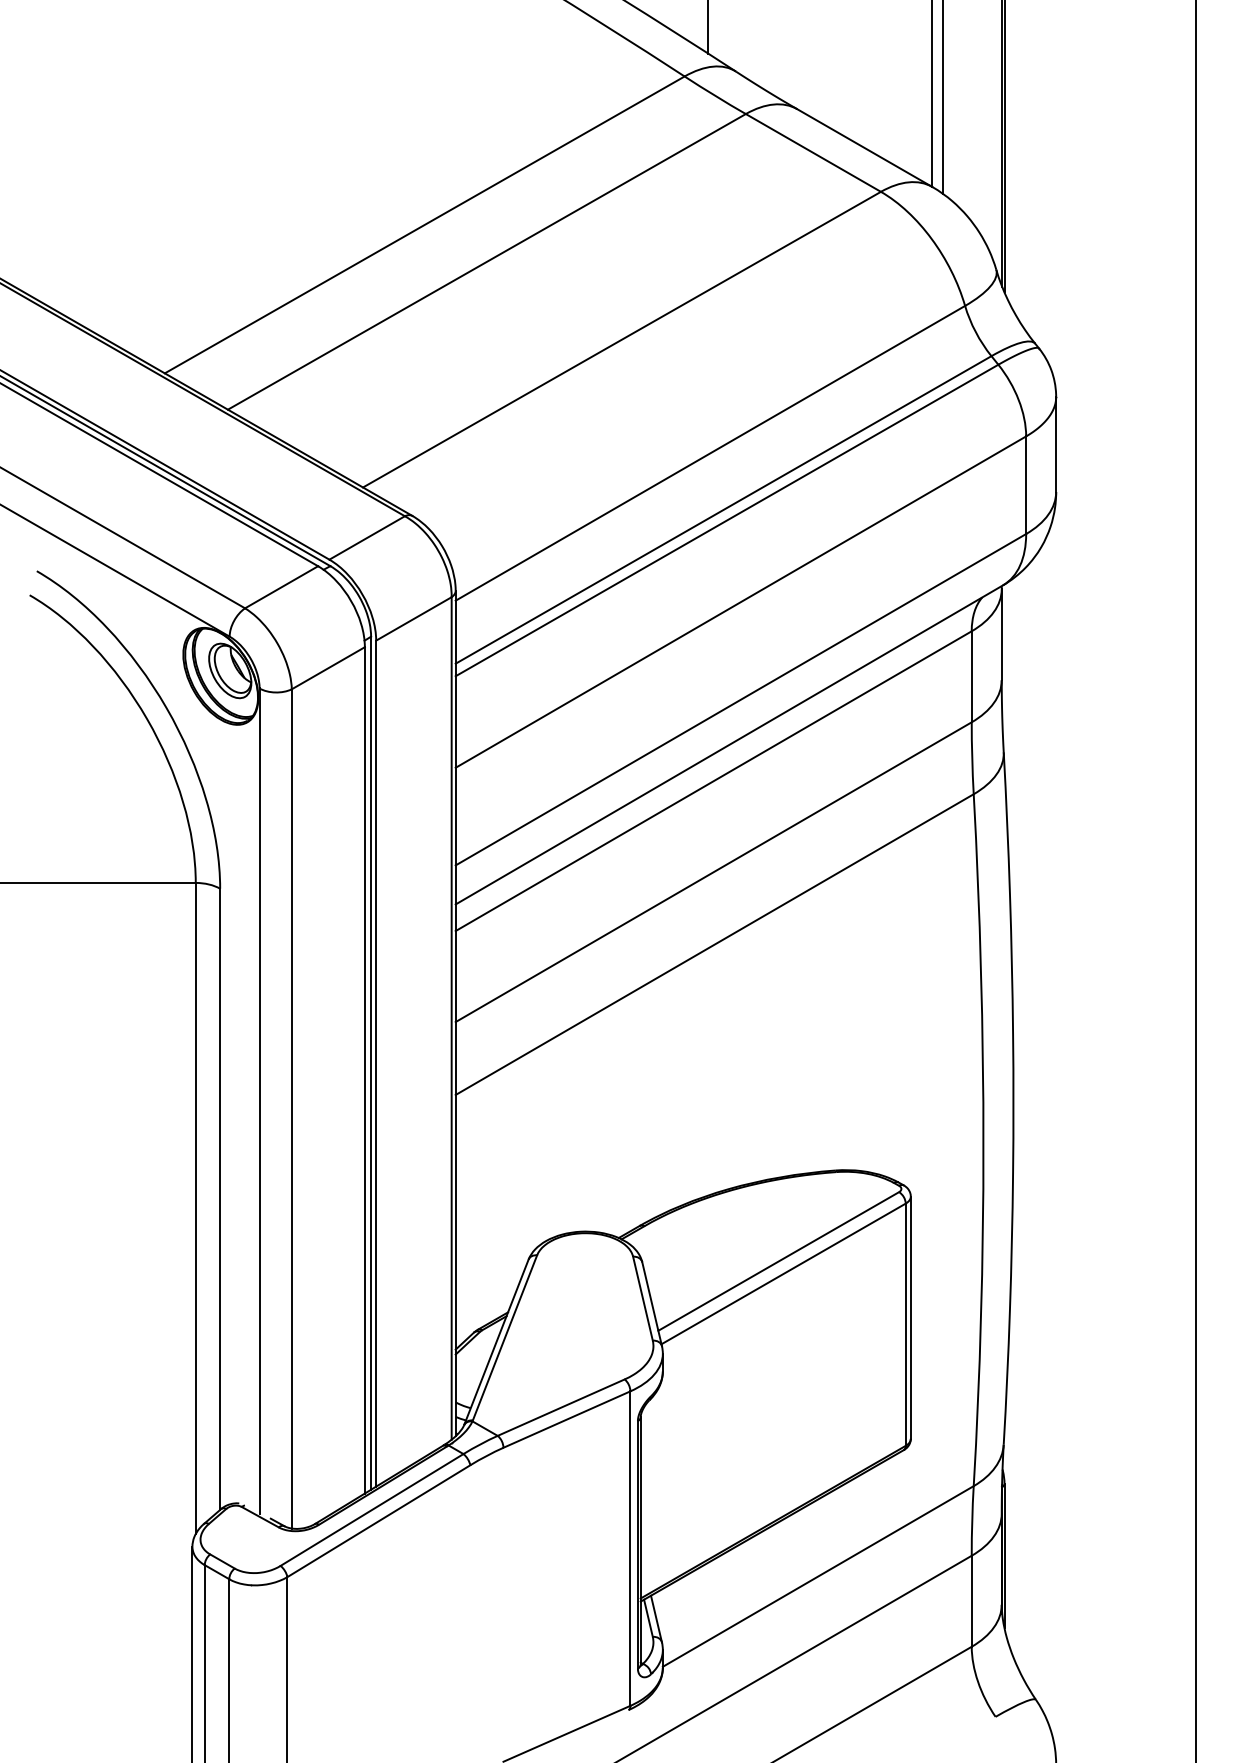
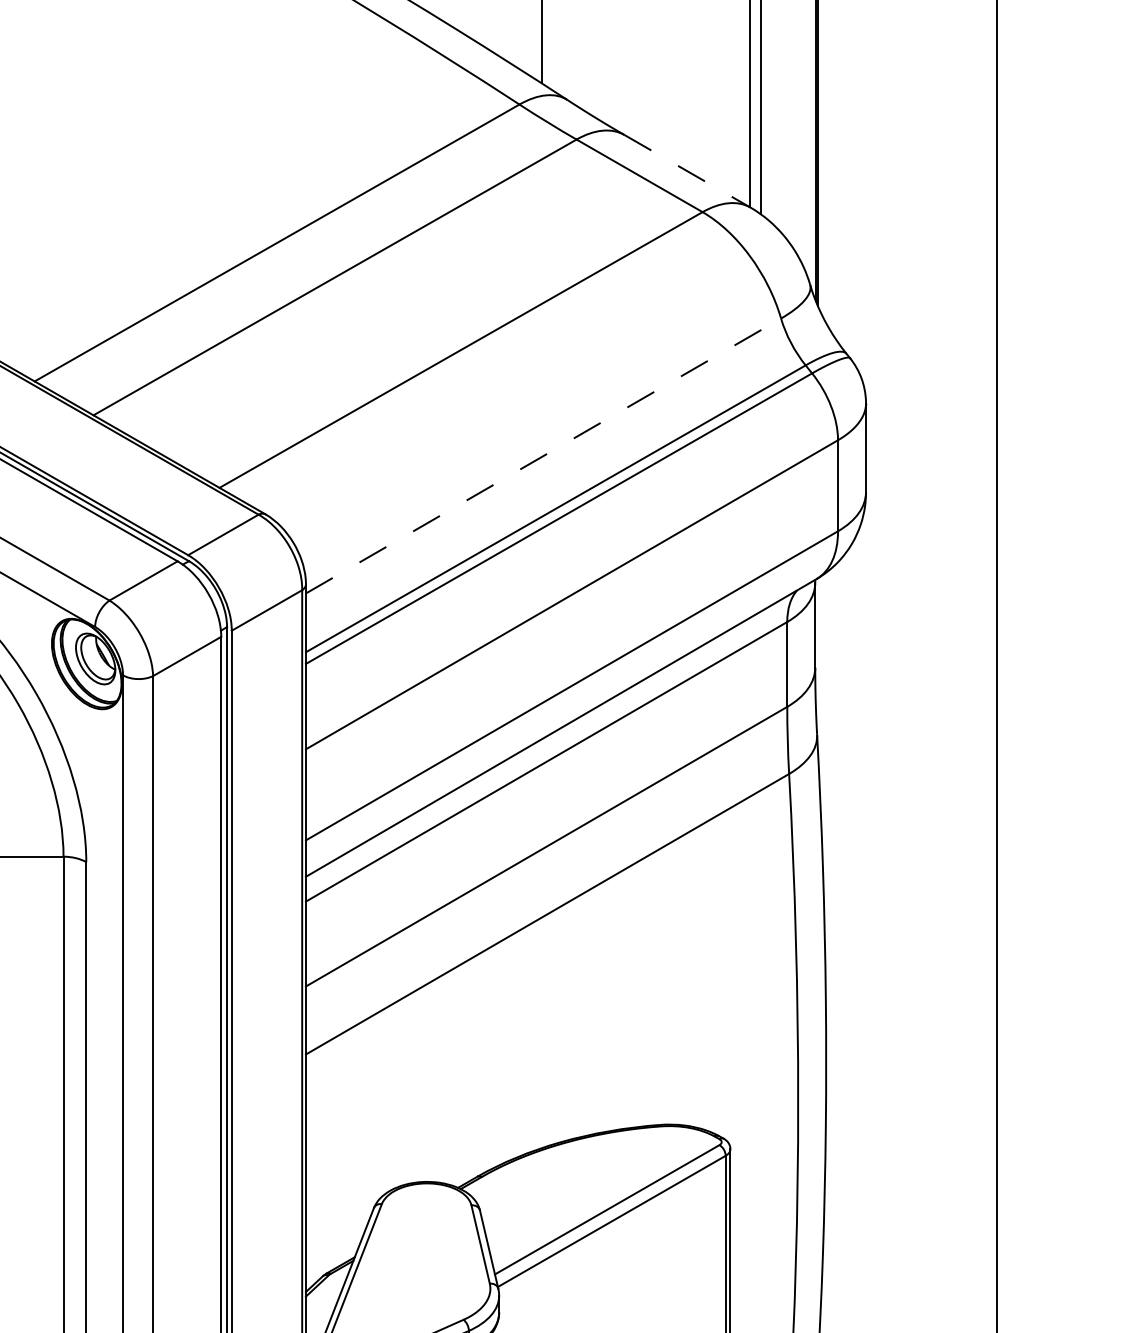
line: (864, 148) -> (687, 171), solid -> dashed
line: (710, 453) -> (543, 456), solid -> dashed

